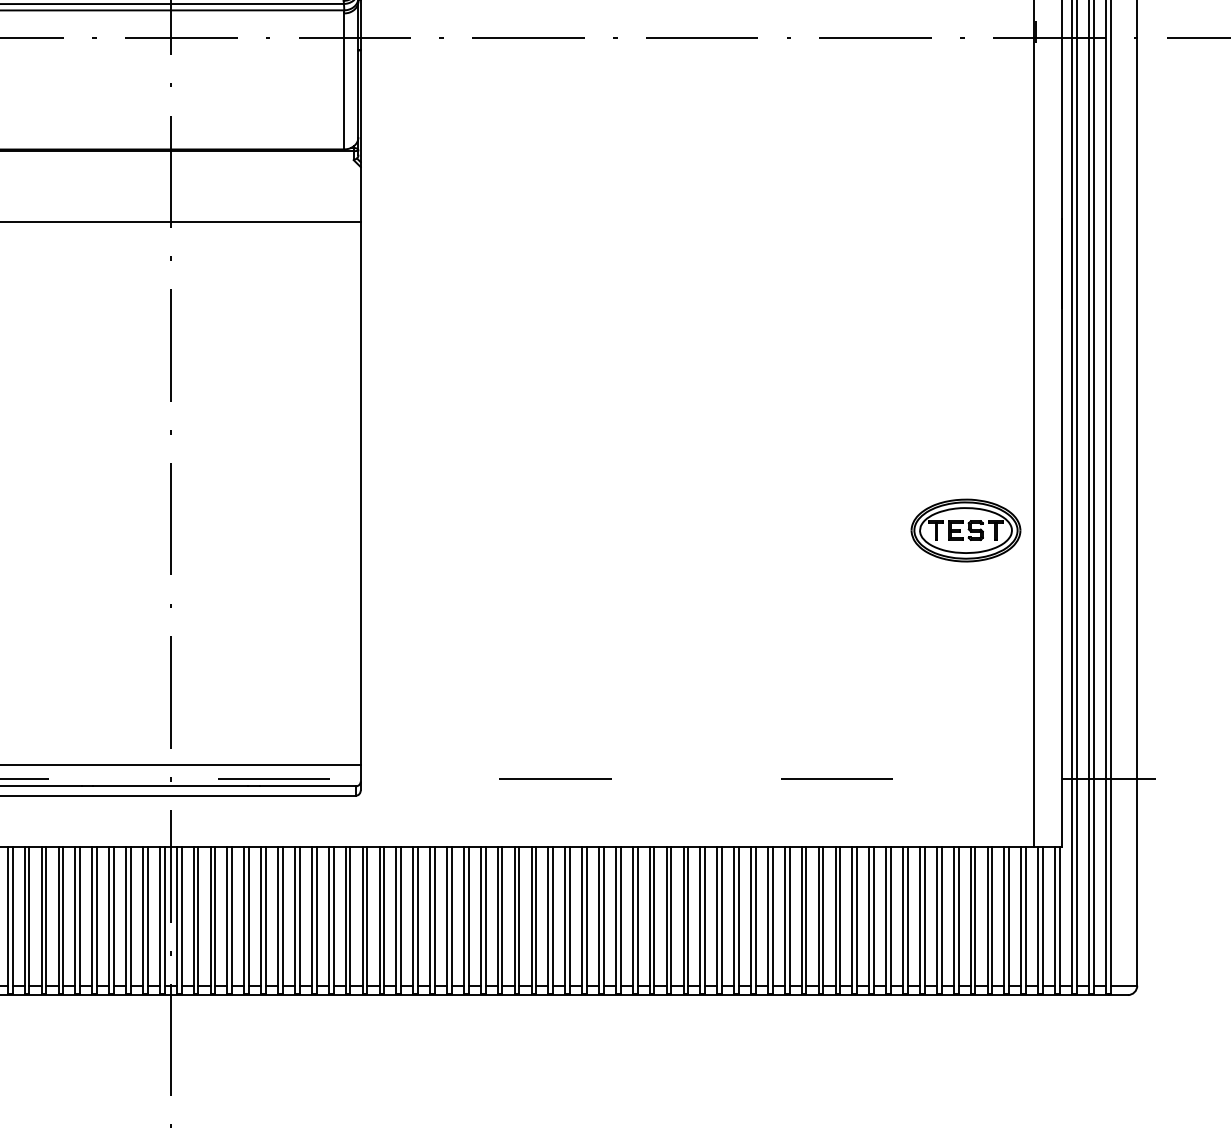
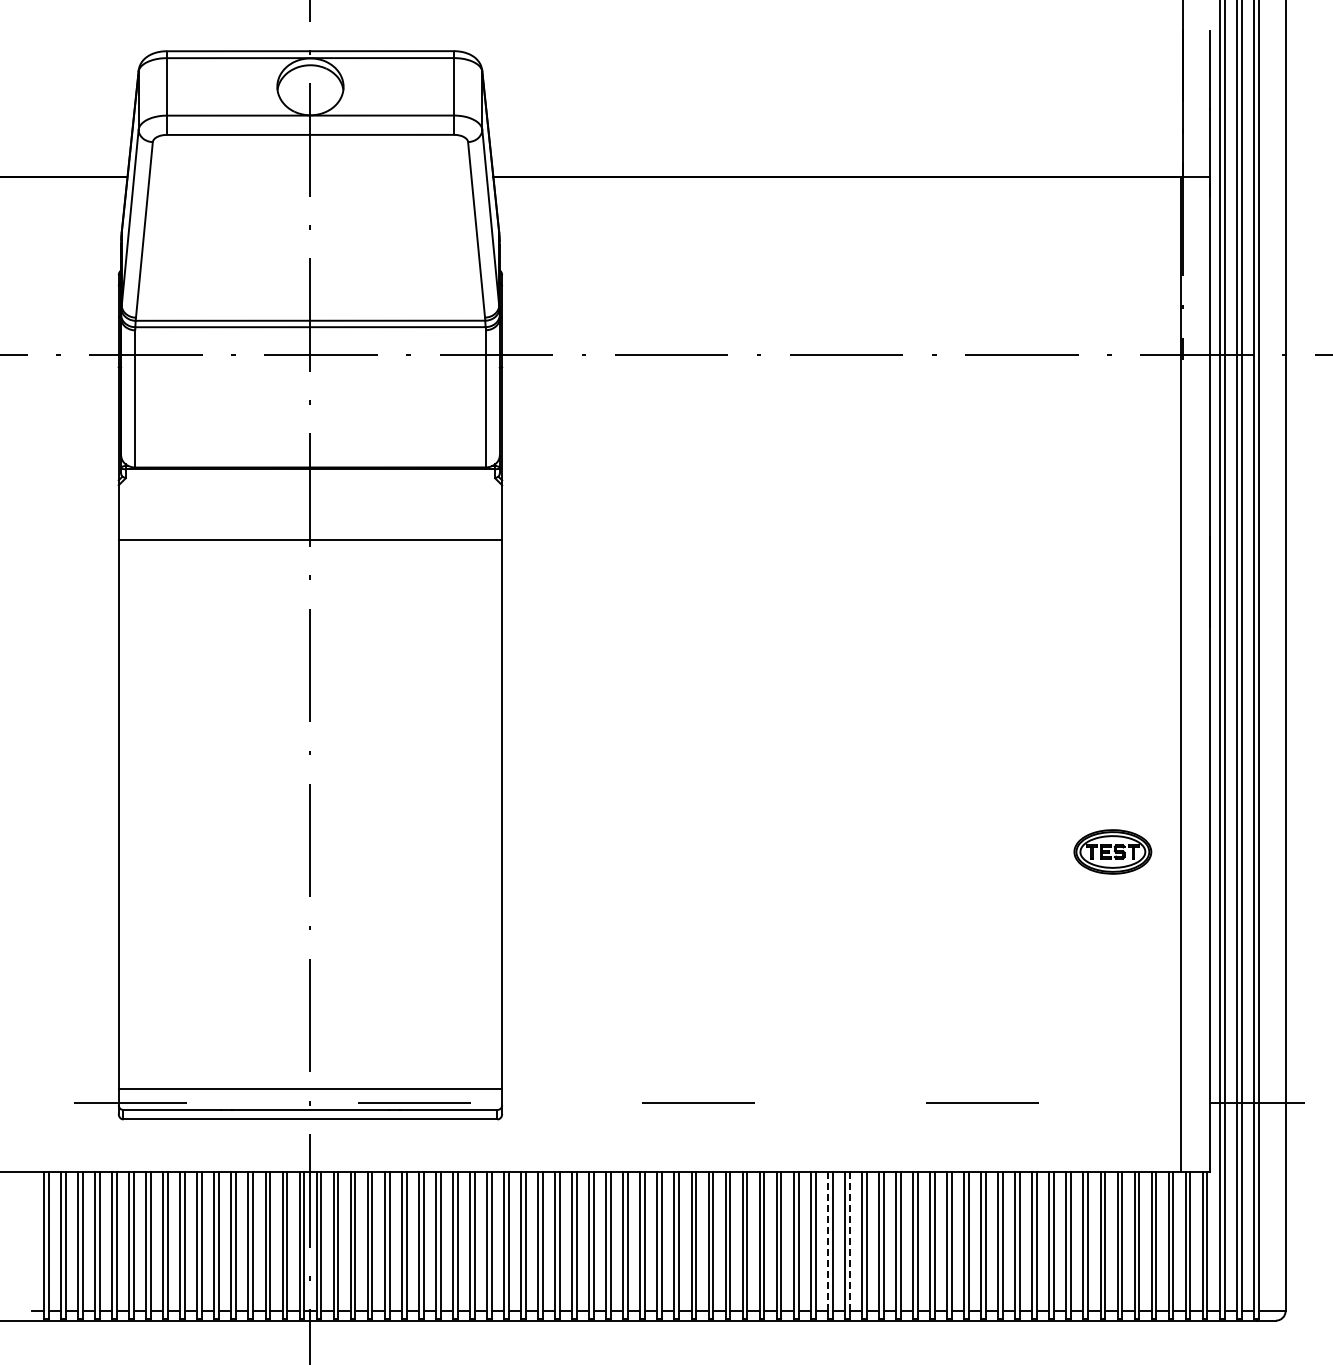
part: (965, 530) -> (1112, 851), size x0.7
line: (683, 916) -> (827, 1241), solid -> dashed
line: (705, 916) -> (849, 1241), solid -> dashed

